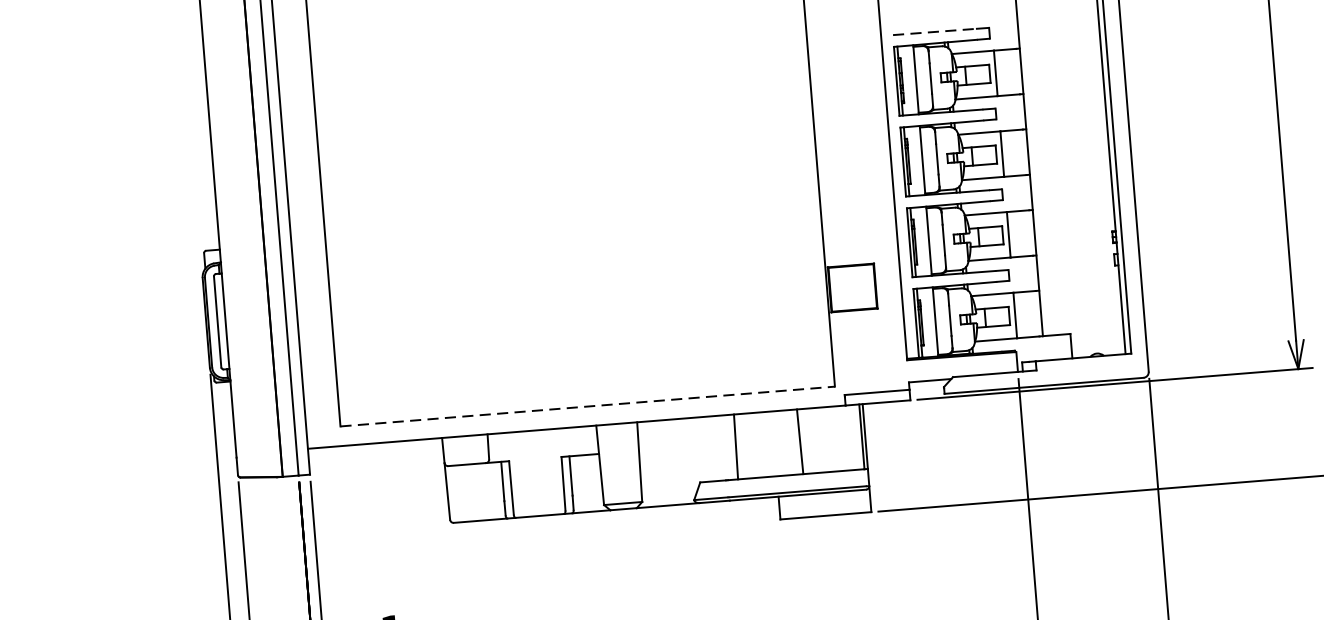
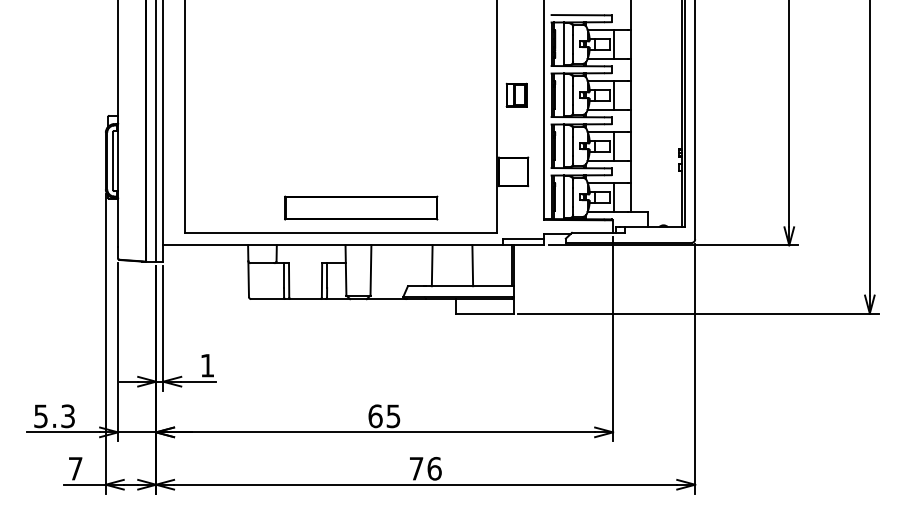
line: (935, 32) -> (578, 15), dashed -> solid
part: (847, 165) -> (516, 94), added
part: (616, 363) -> (361, 207), added
line: (588, 405) -> (341, 232), dashed -> solid

